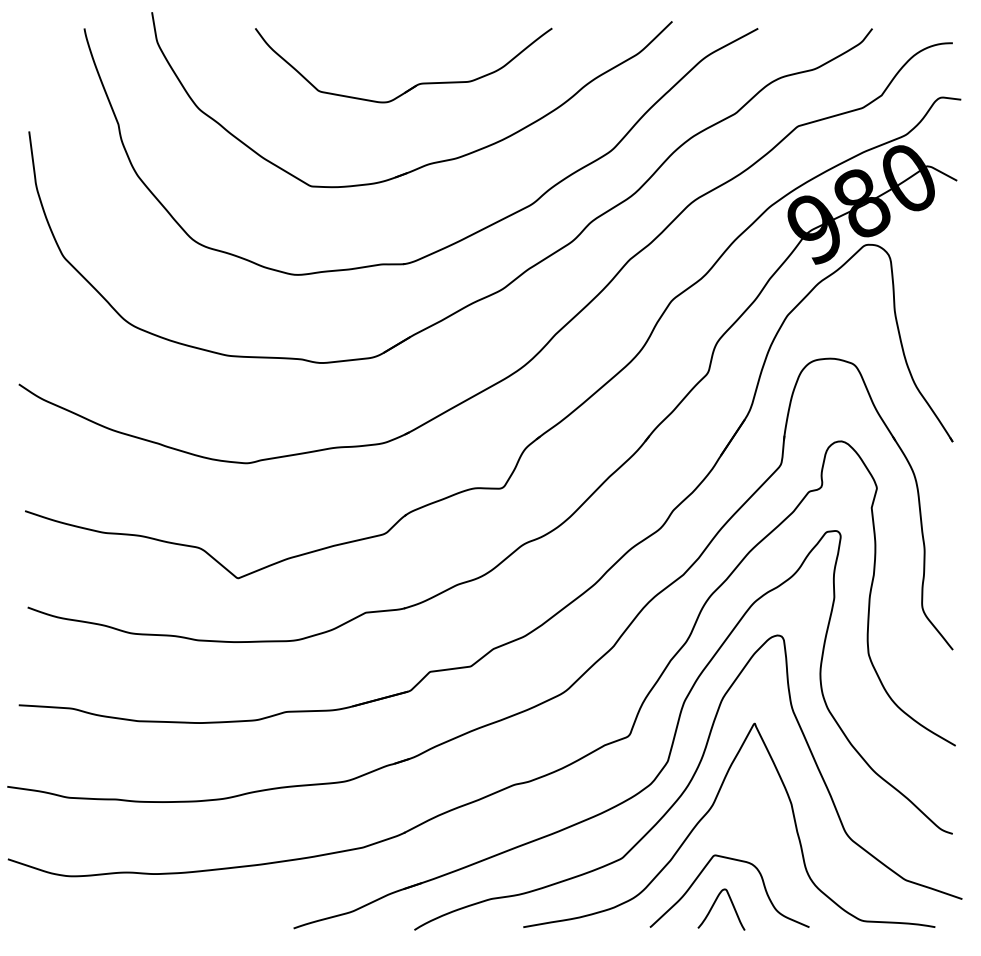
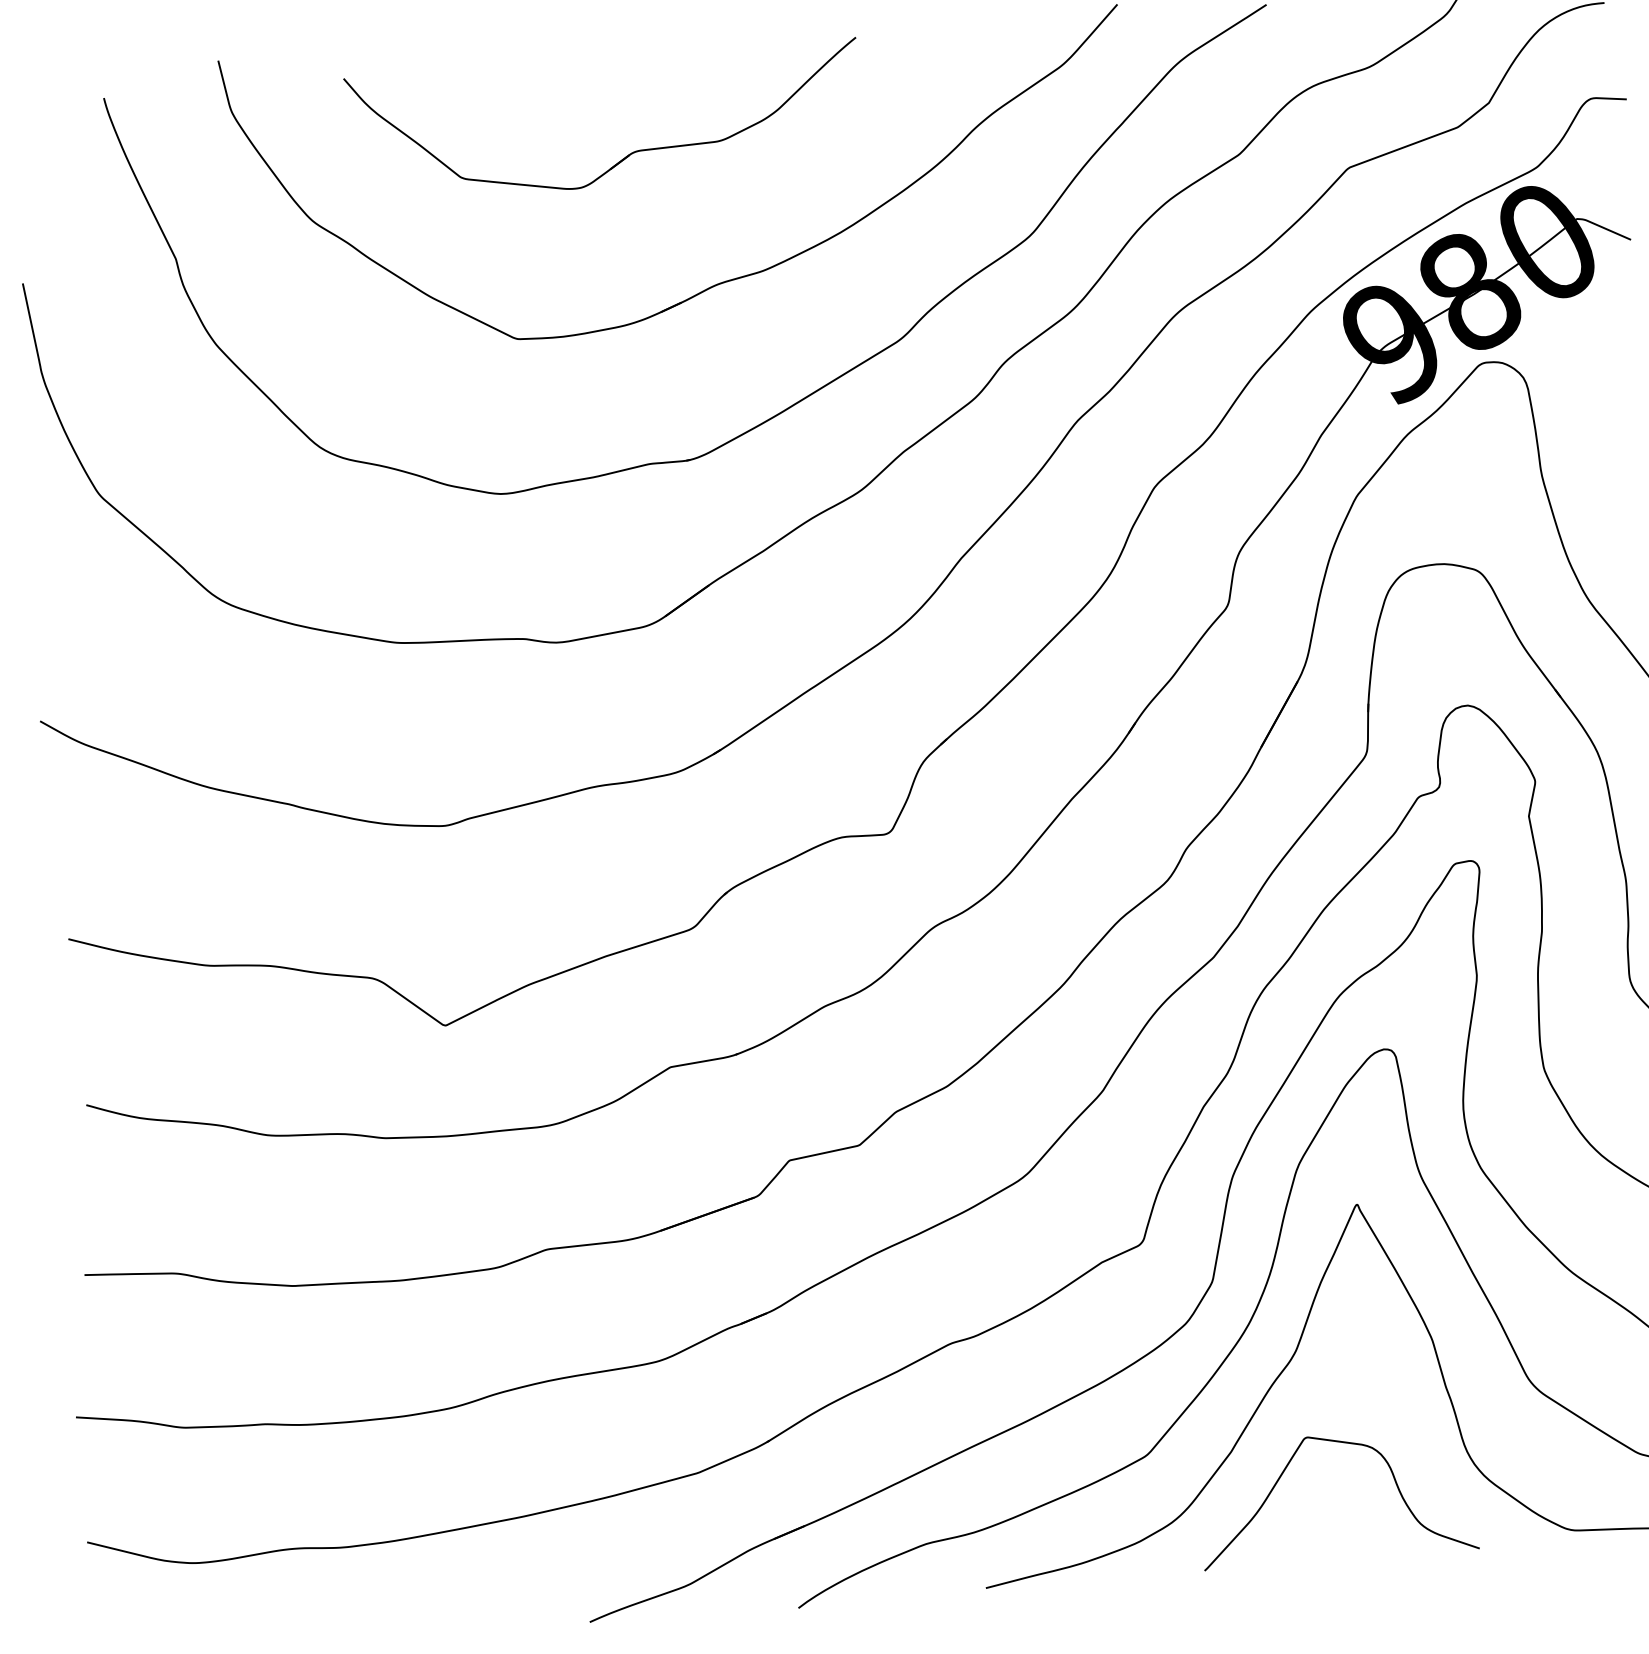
part: (414, 85) -> (626, 155), moved
curve: (715, 903) -> (1314, 1520), removed

